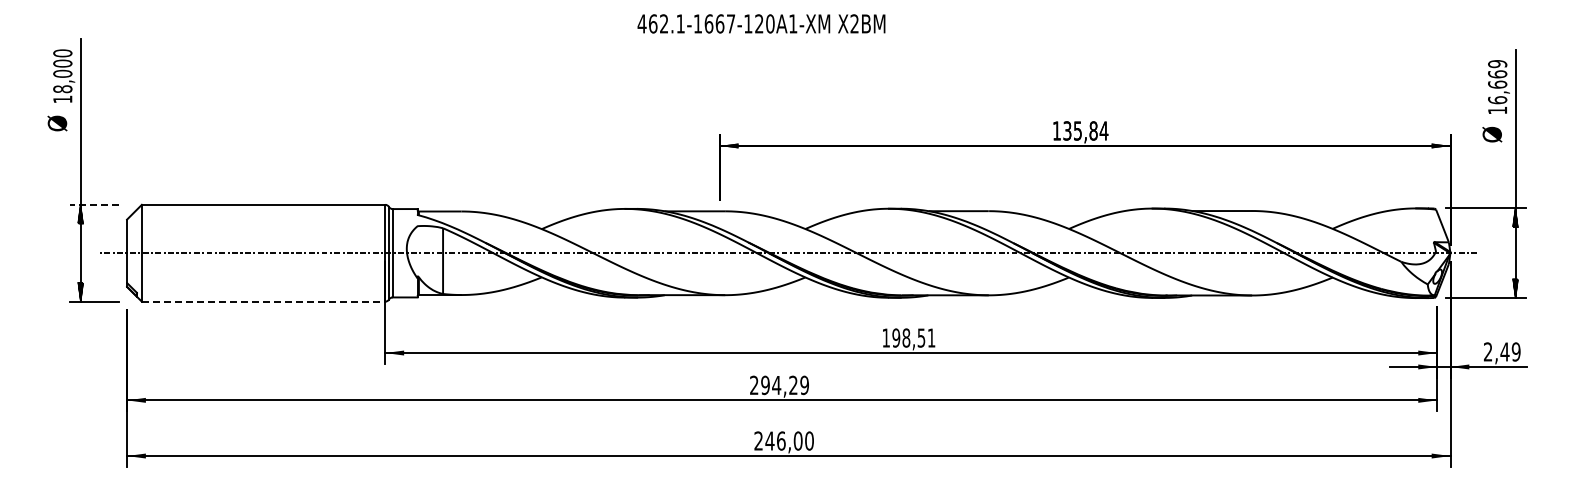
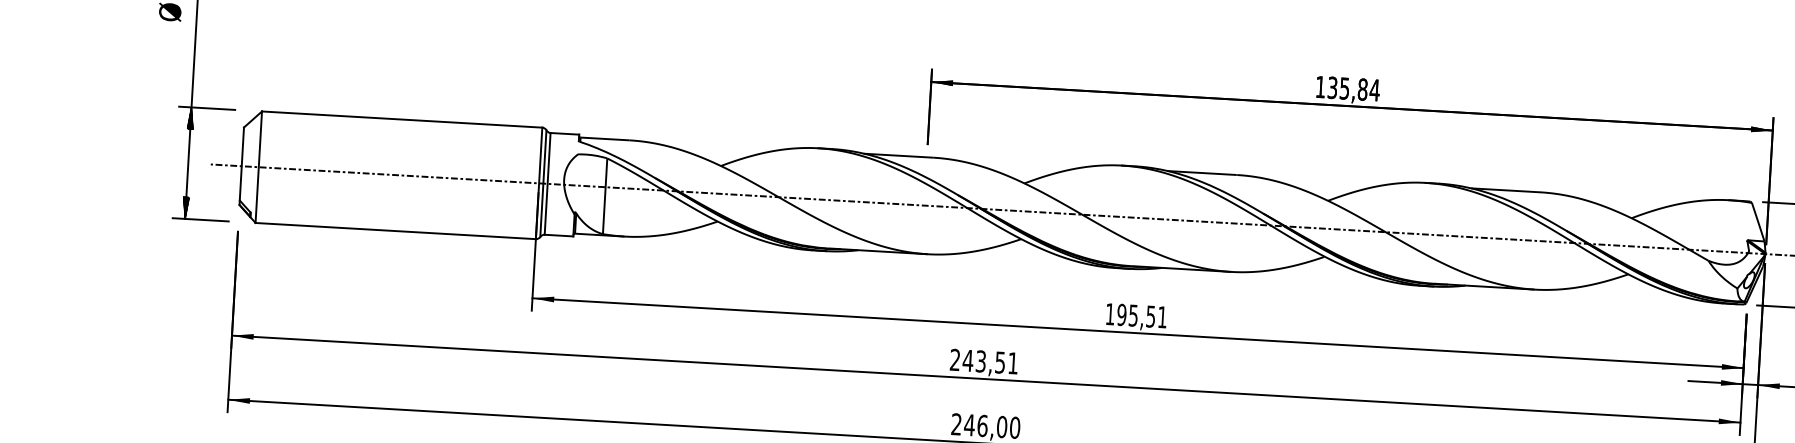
line: (93, 204) -> (206, 107), dashed -> solid
line: (263, 301) -> (395, 230), dashed -> solid
text: (906, 337) -> (1133, 315), 198,51 -> 195,51
text: (784, 385) -> (990, 362), 294,29 -> 243,51

